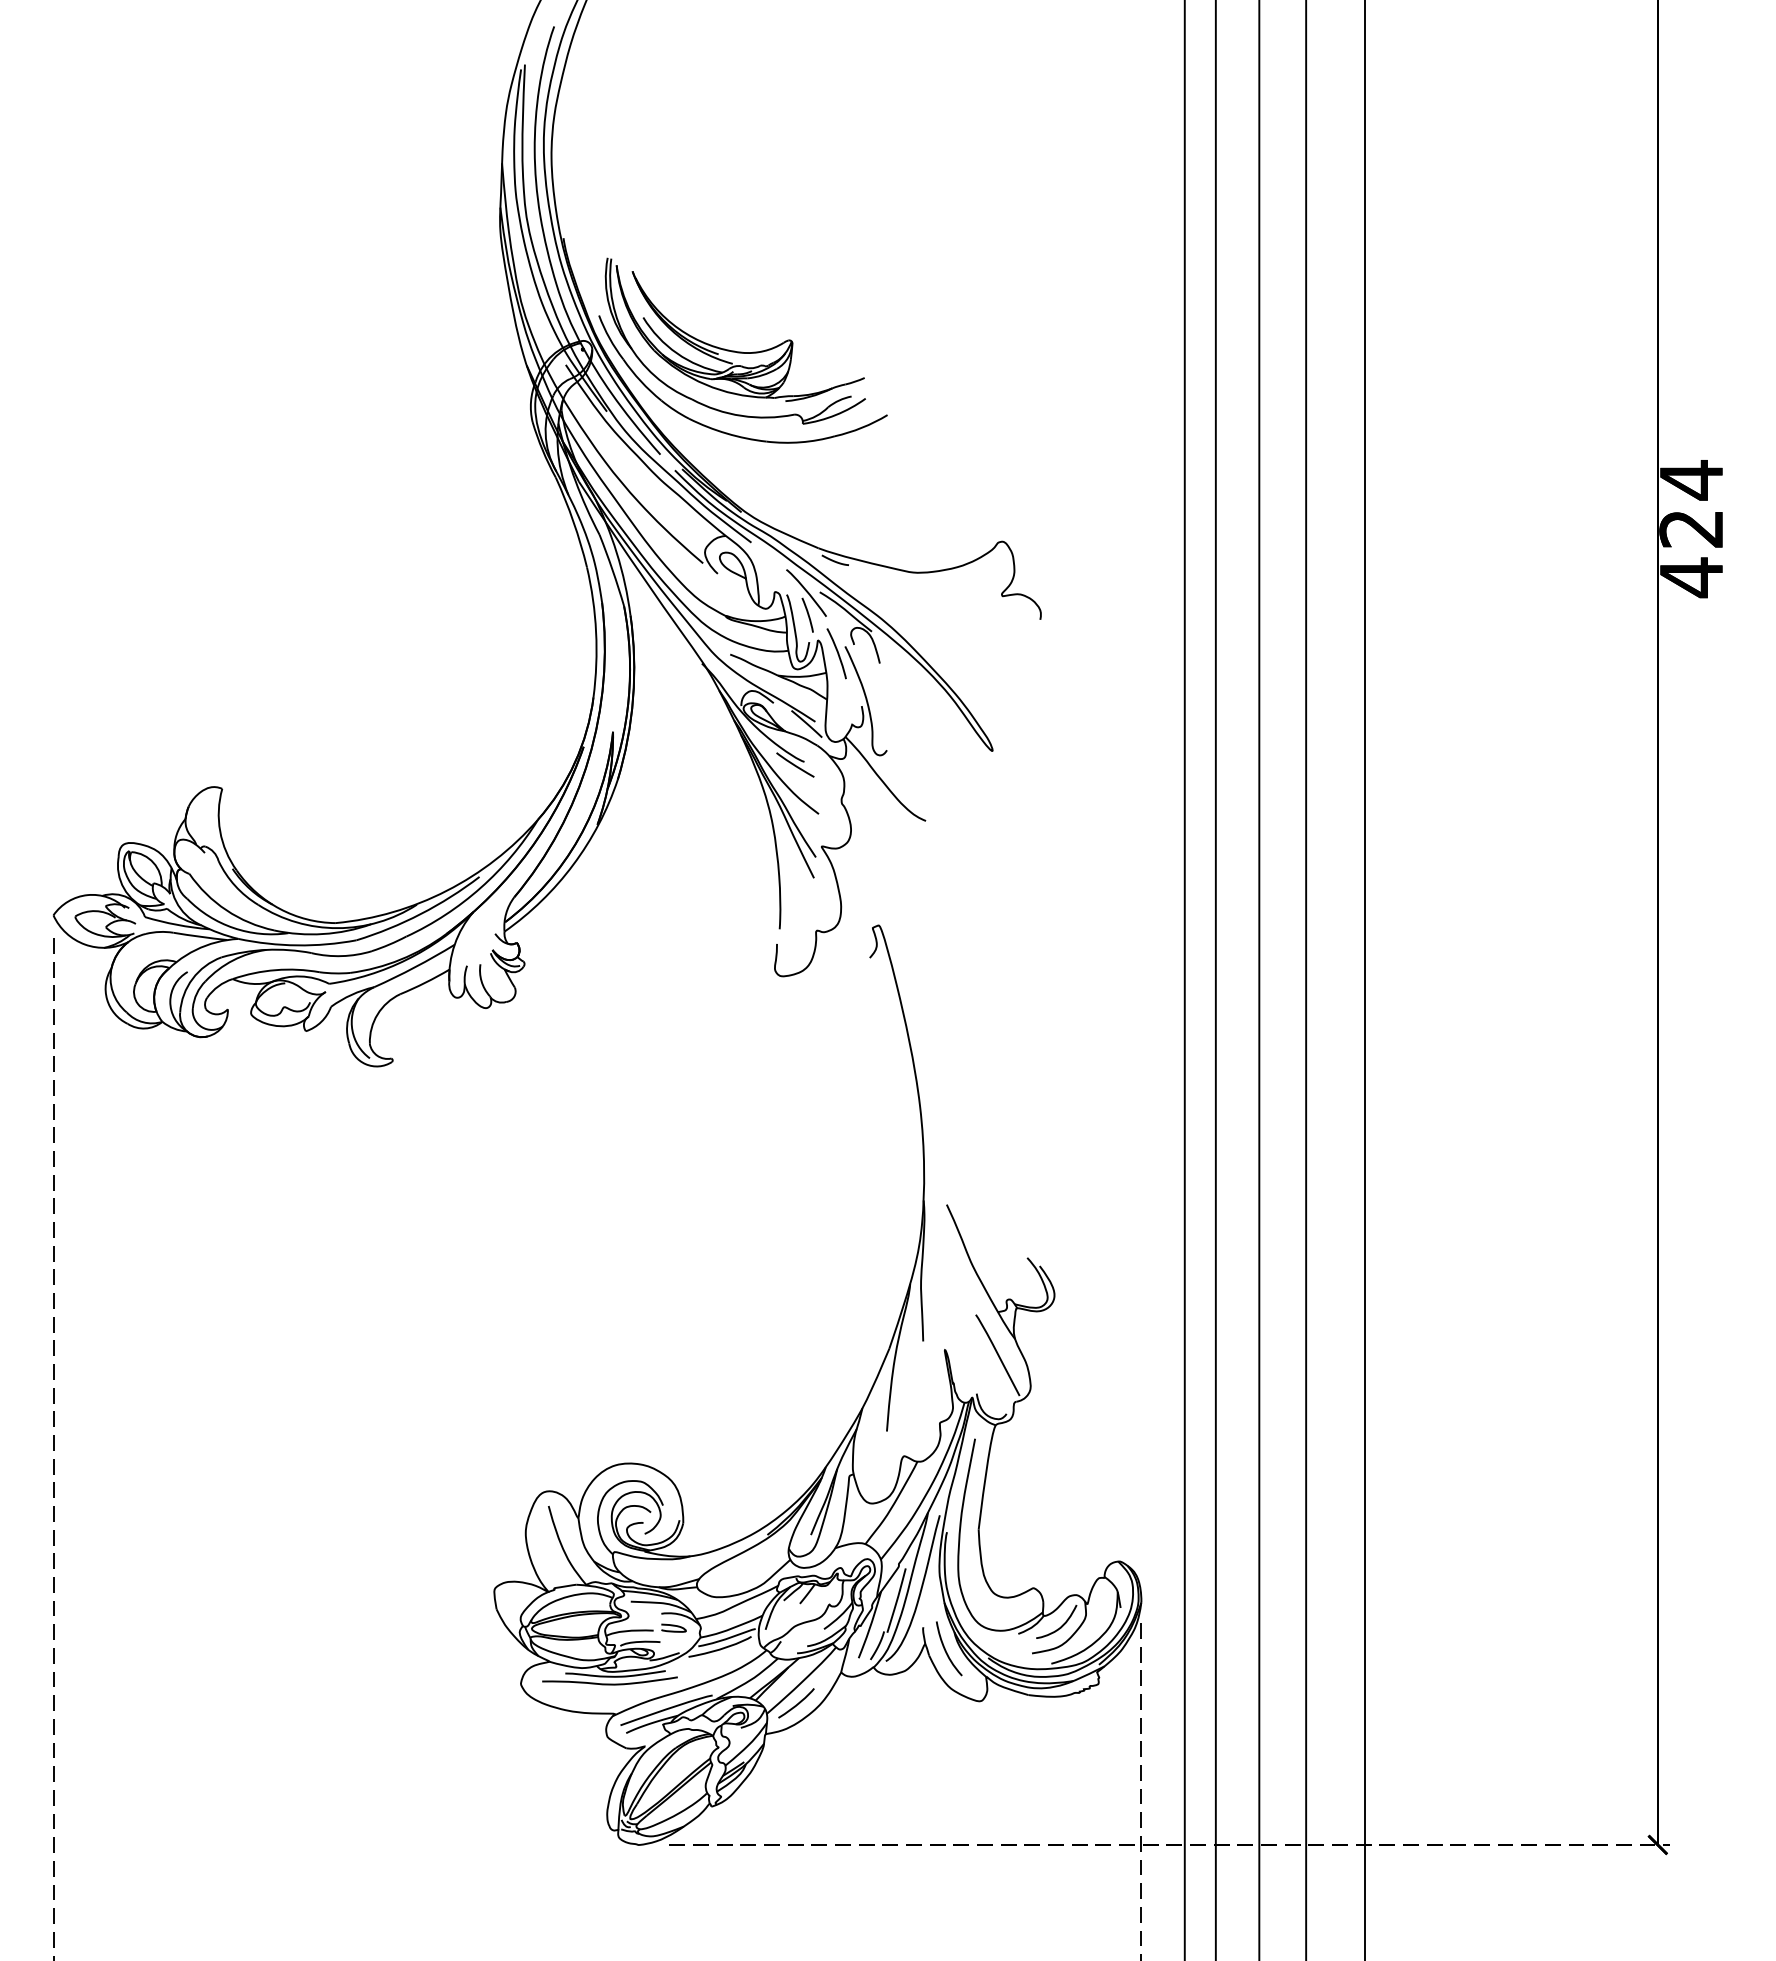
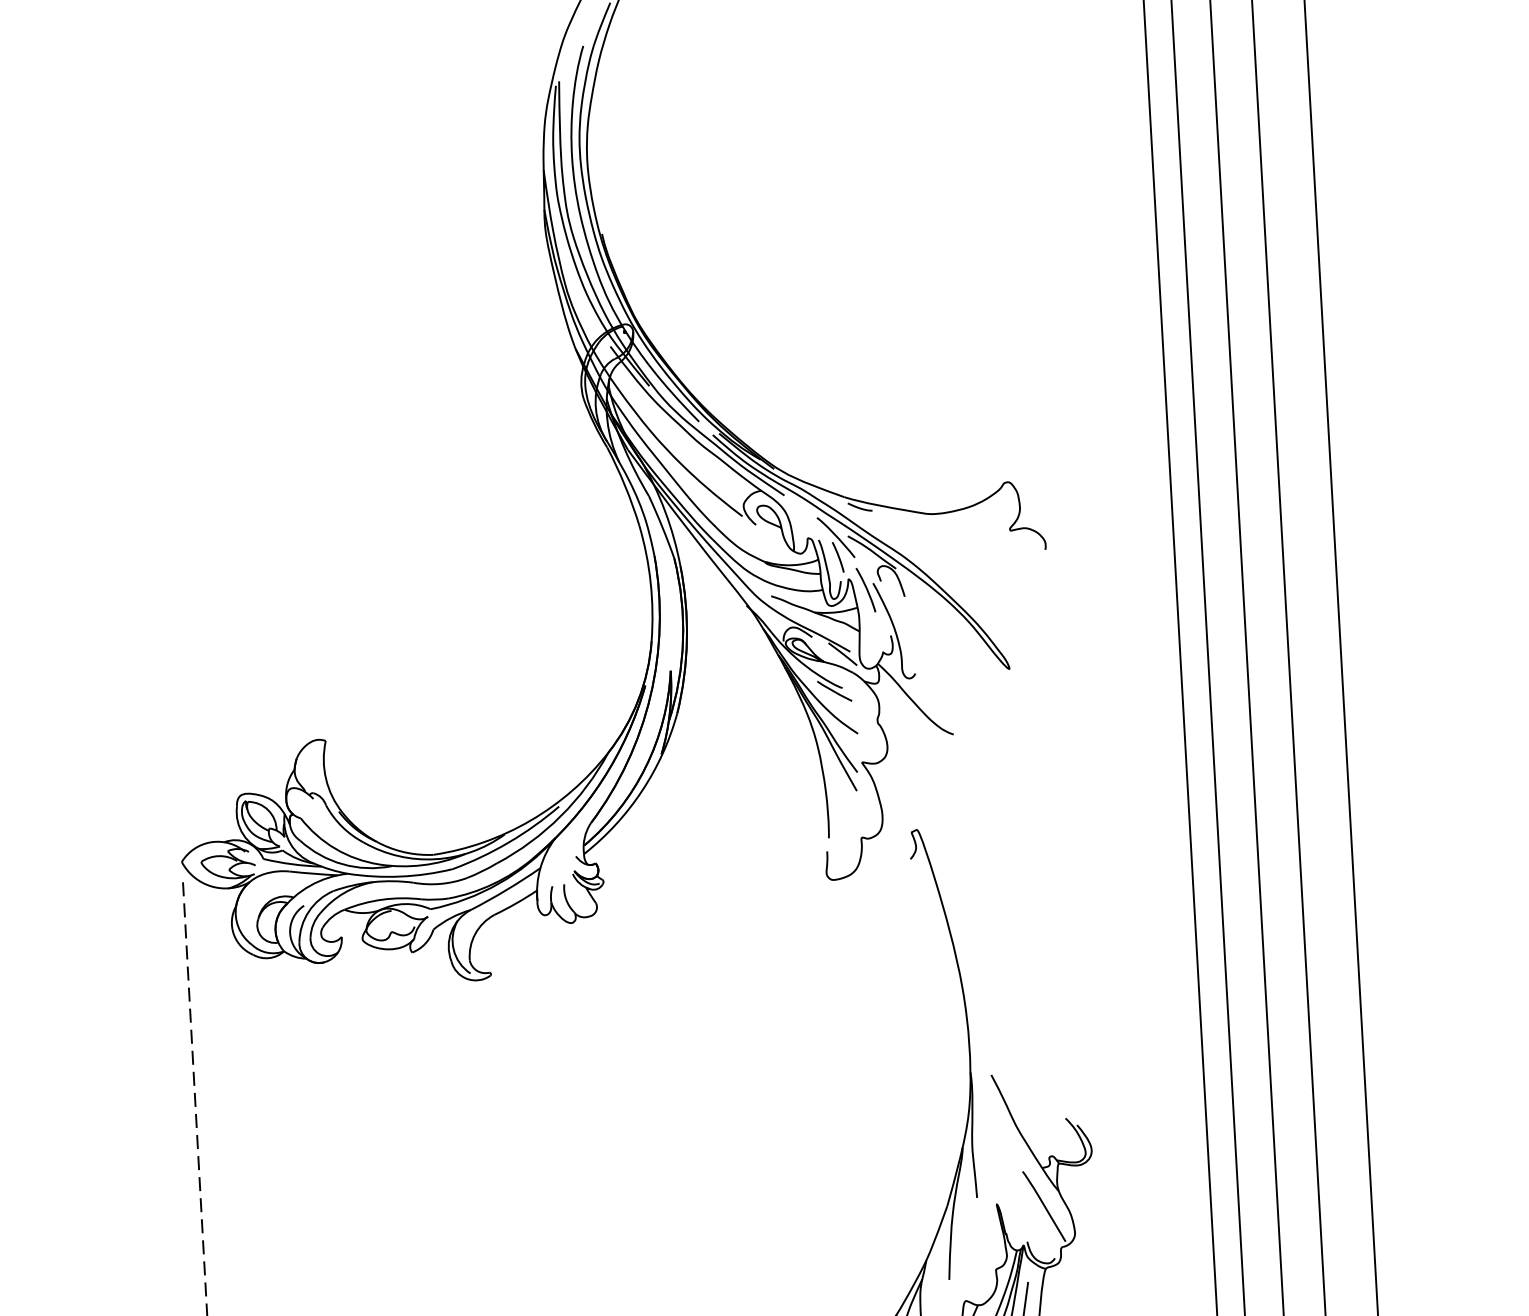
part: (742, 350) -> (766, 324), removed

